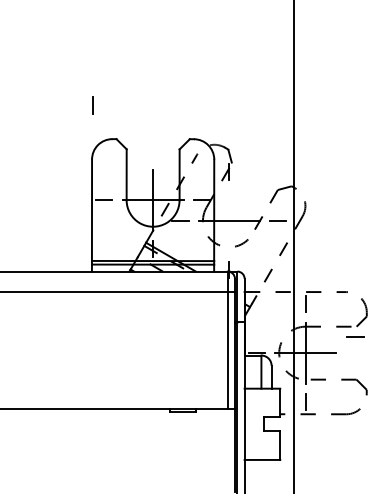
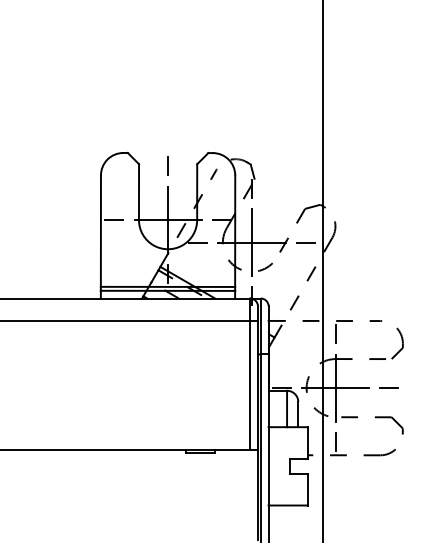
line: (92, 105) -> (167, 166), moved
line: (229, 220) -> (252, 242), added
line: (355, 336) -> (389, 387), moved

